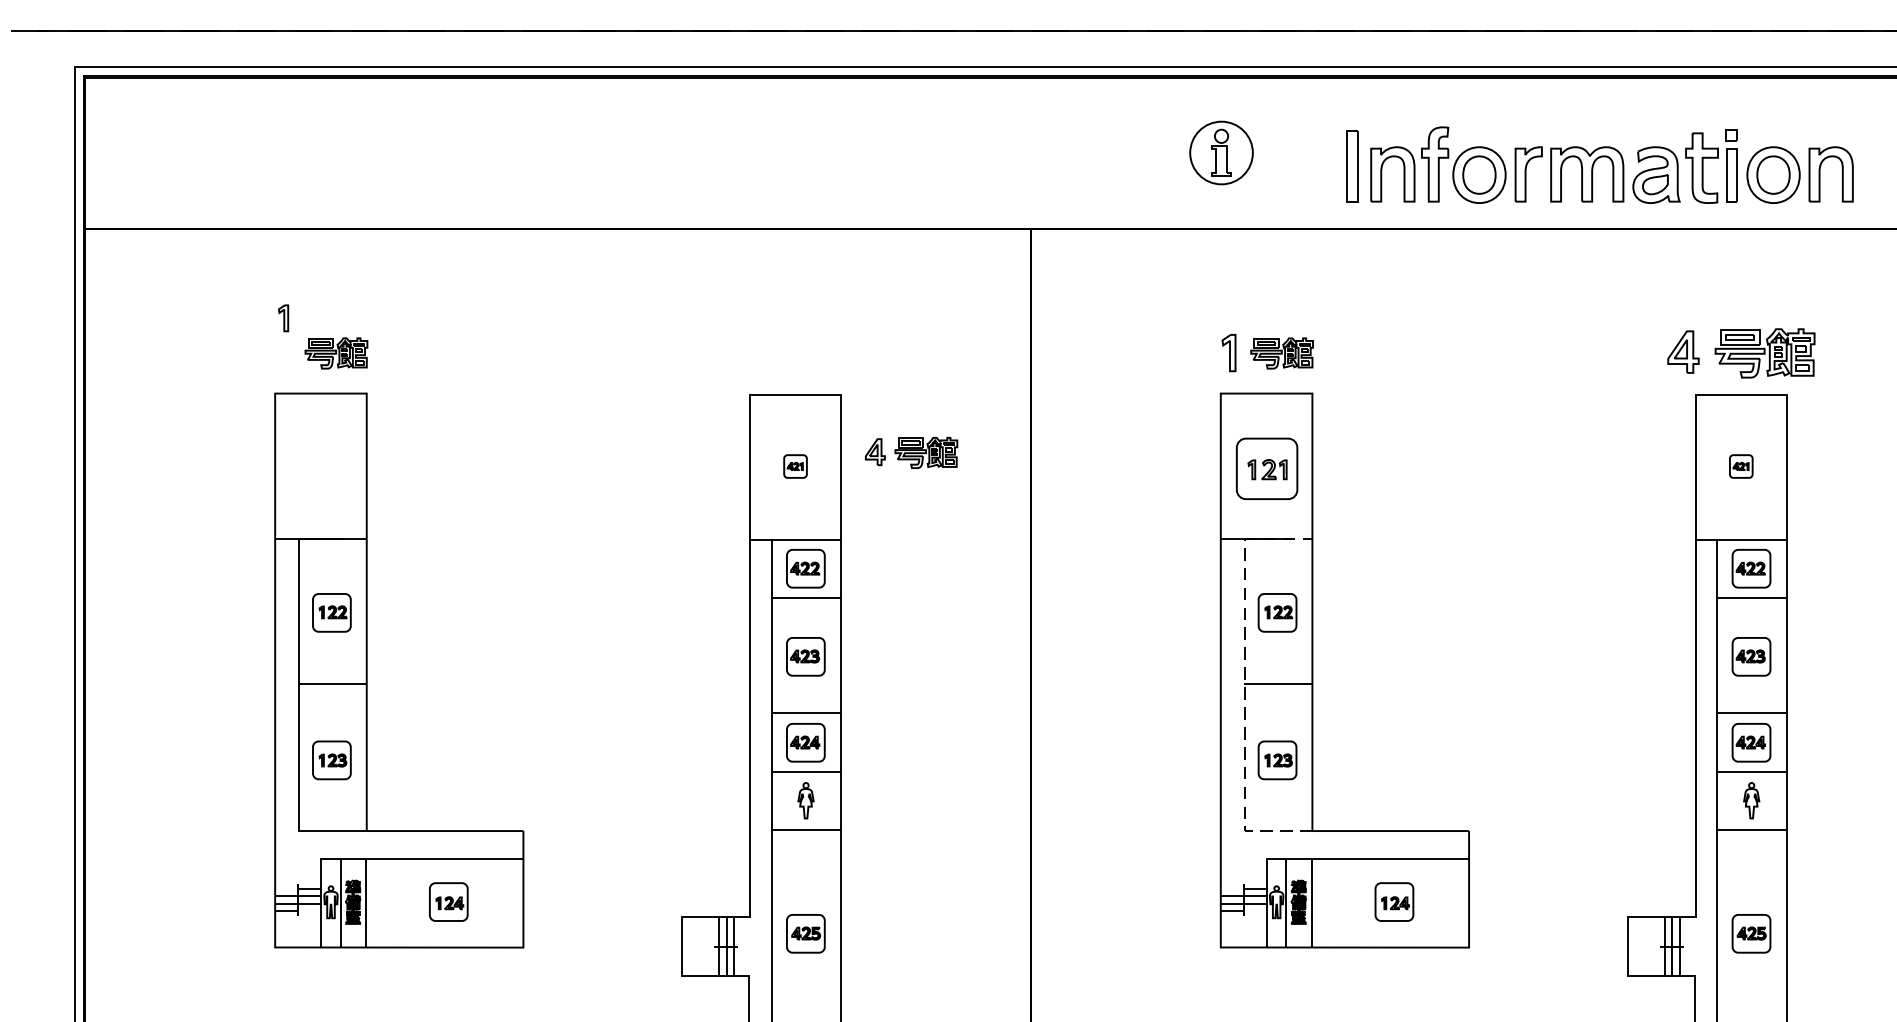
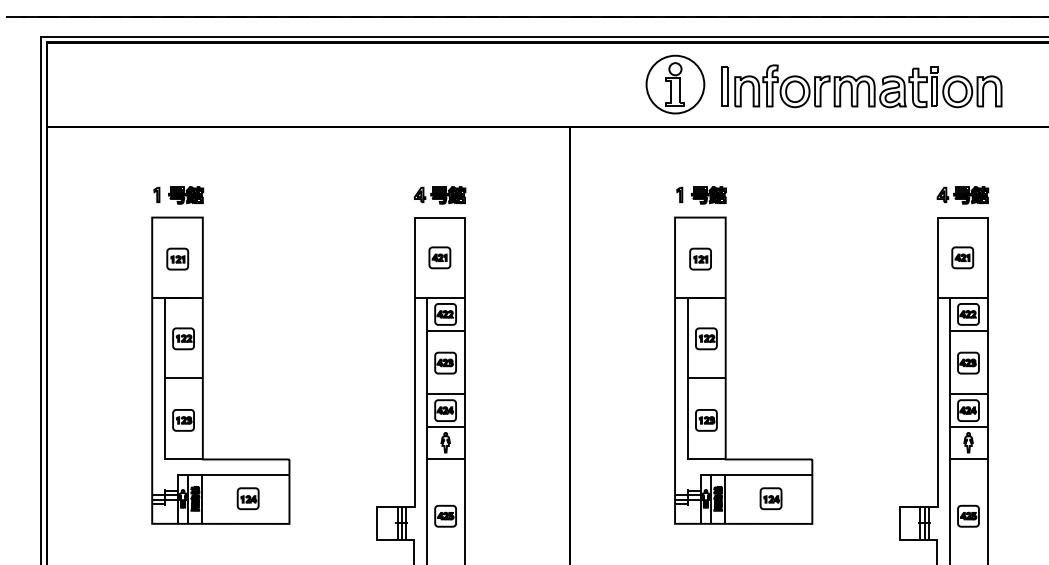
part: (1221, 152) -> (675, 84), size x1.67
part: (1599, 165) -> (861, 86), moved
part: (282, 317) -> (156, 194), moved
part: (1228, 351) -> (679, 194), size x0.71
part: (1740, 353) -> (962, 195), size x0.62
part: (910, 453) -> (439, 195), moved
part: (794, 465) -> (439, 257), size x1.67
part: (1740, 465) -> (962, 257), size x1.67
part: (320, 467) -> (177, 258), added
part: (1266, 467) -> (700, 258), size x0.62
line: (1245, 684) -> (688, 378), dashed -> solid

